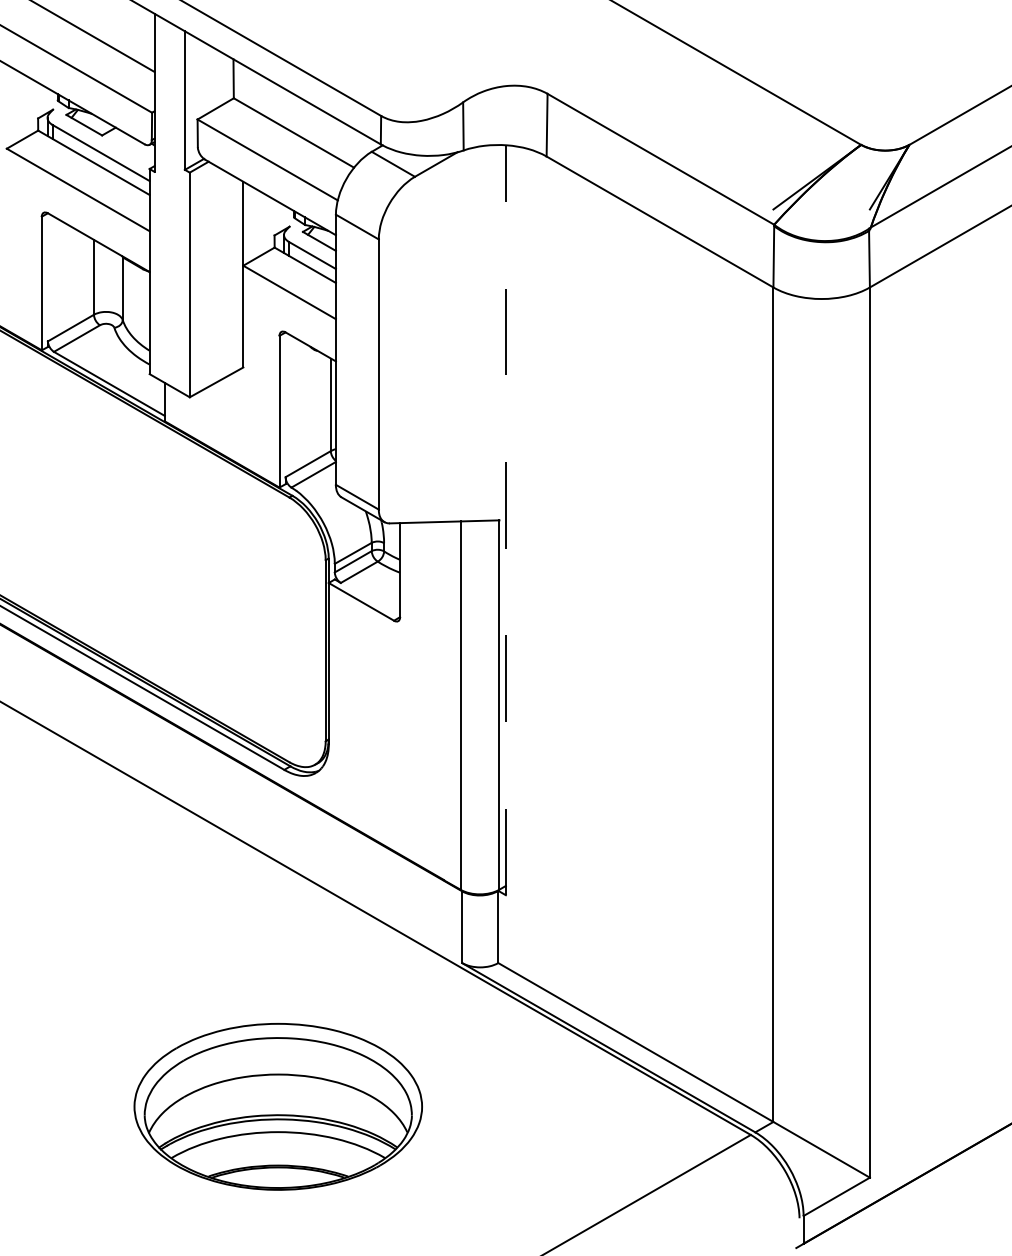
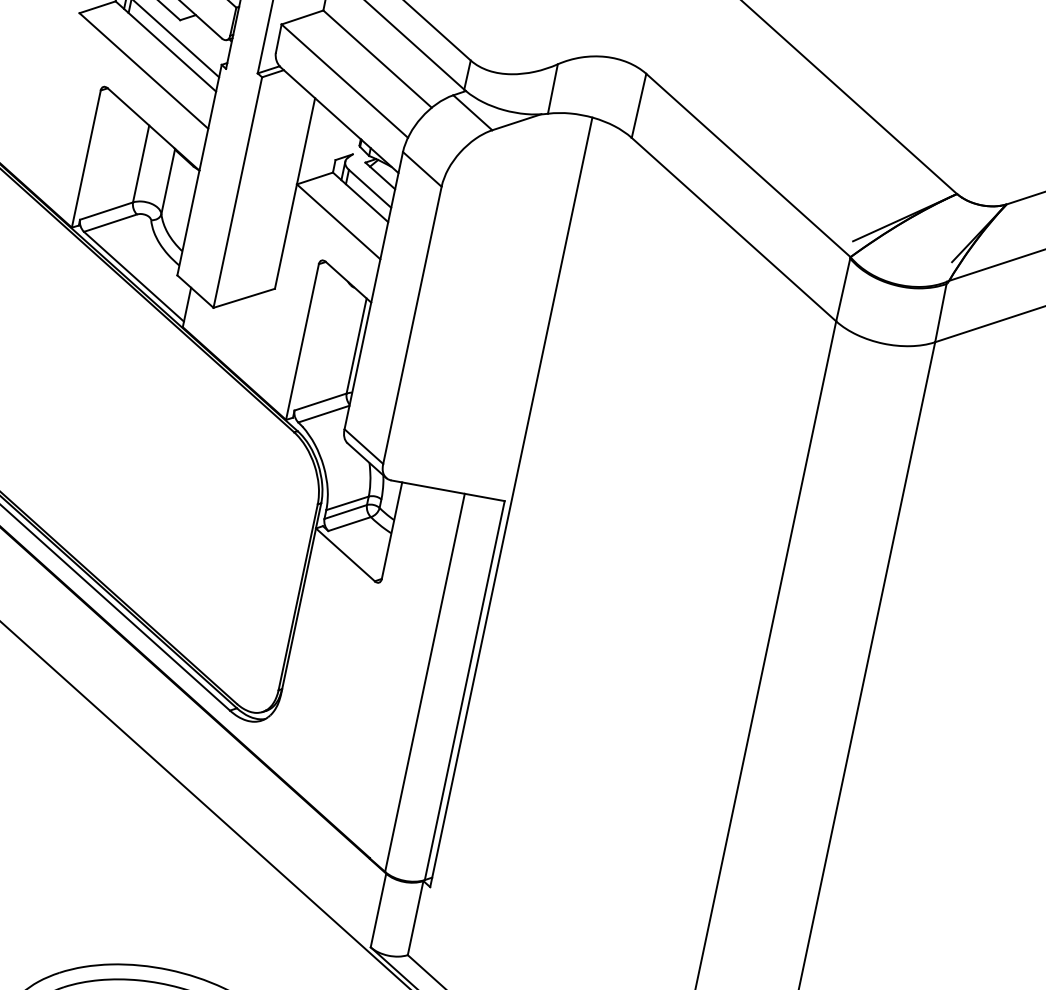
line: (505, 520) -> (510, 502), dashed -> solid

